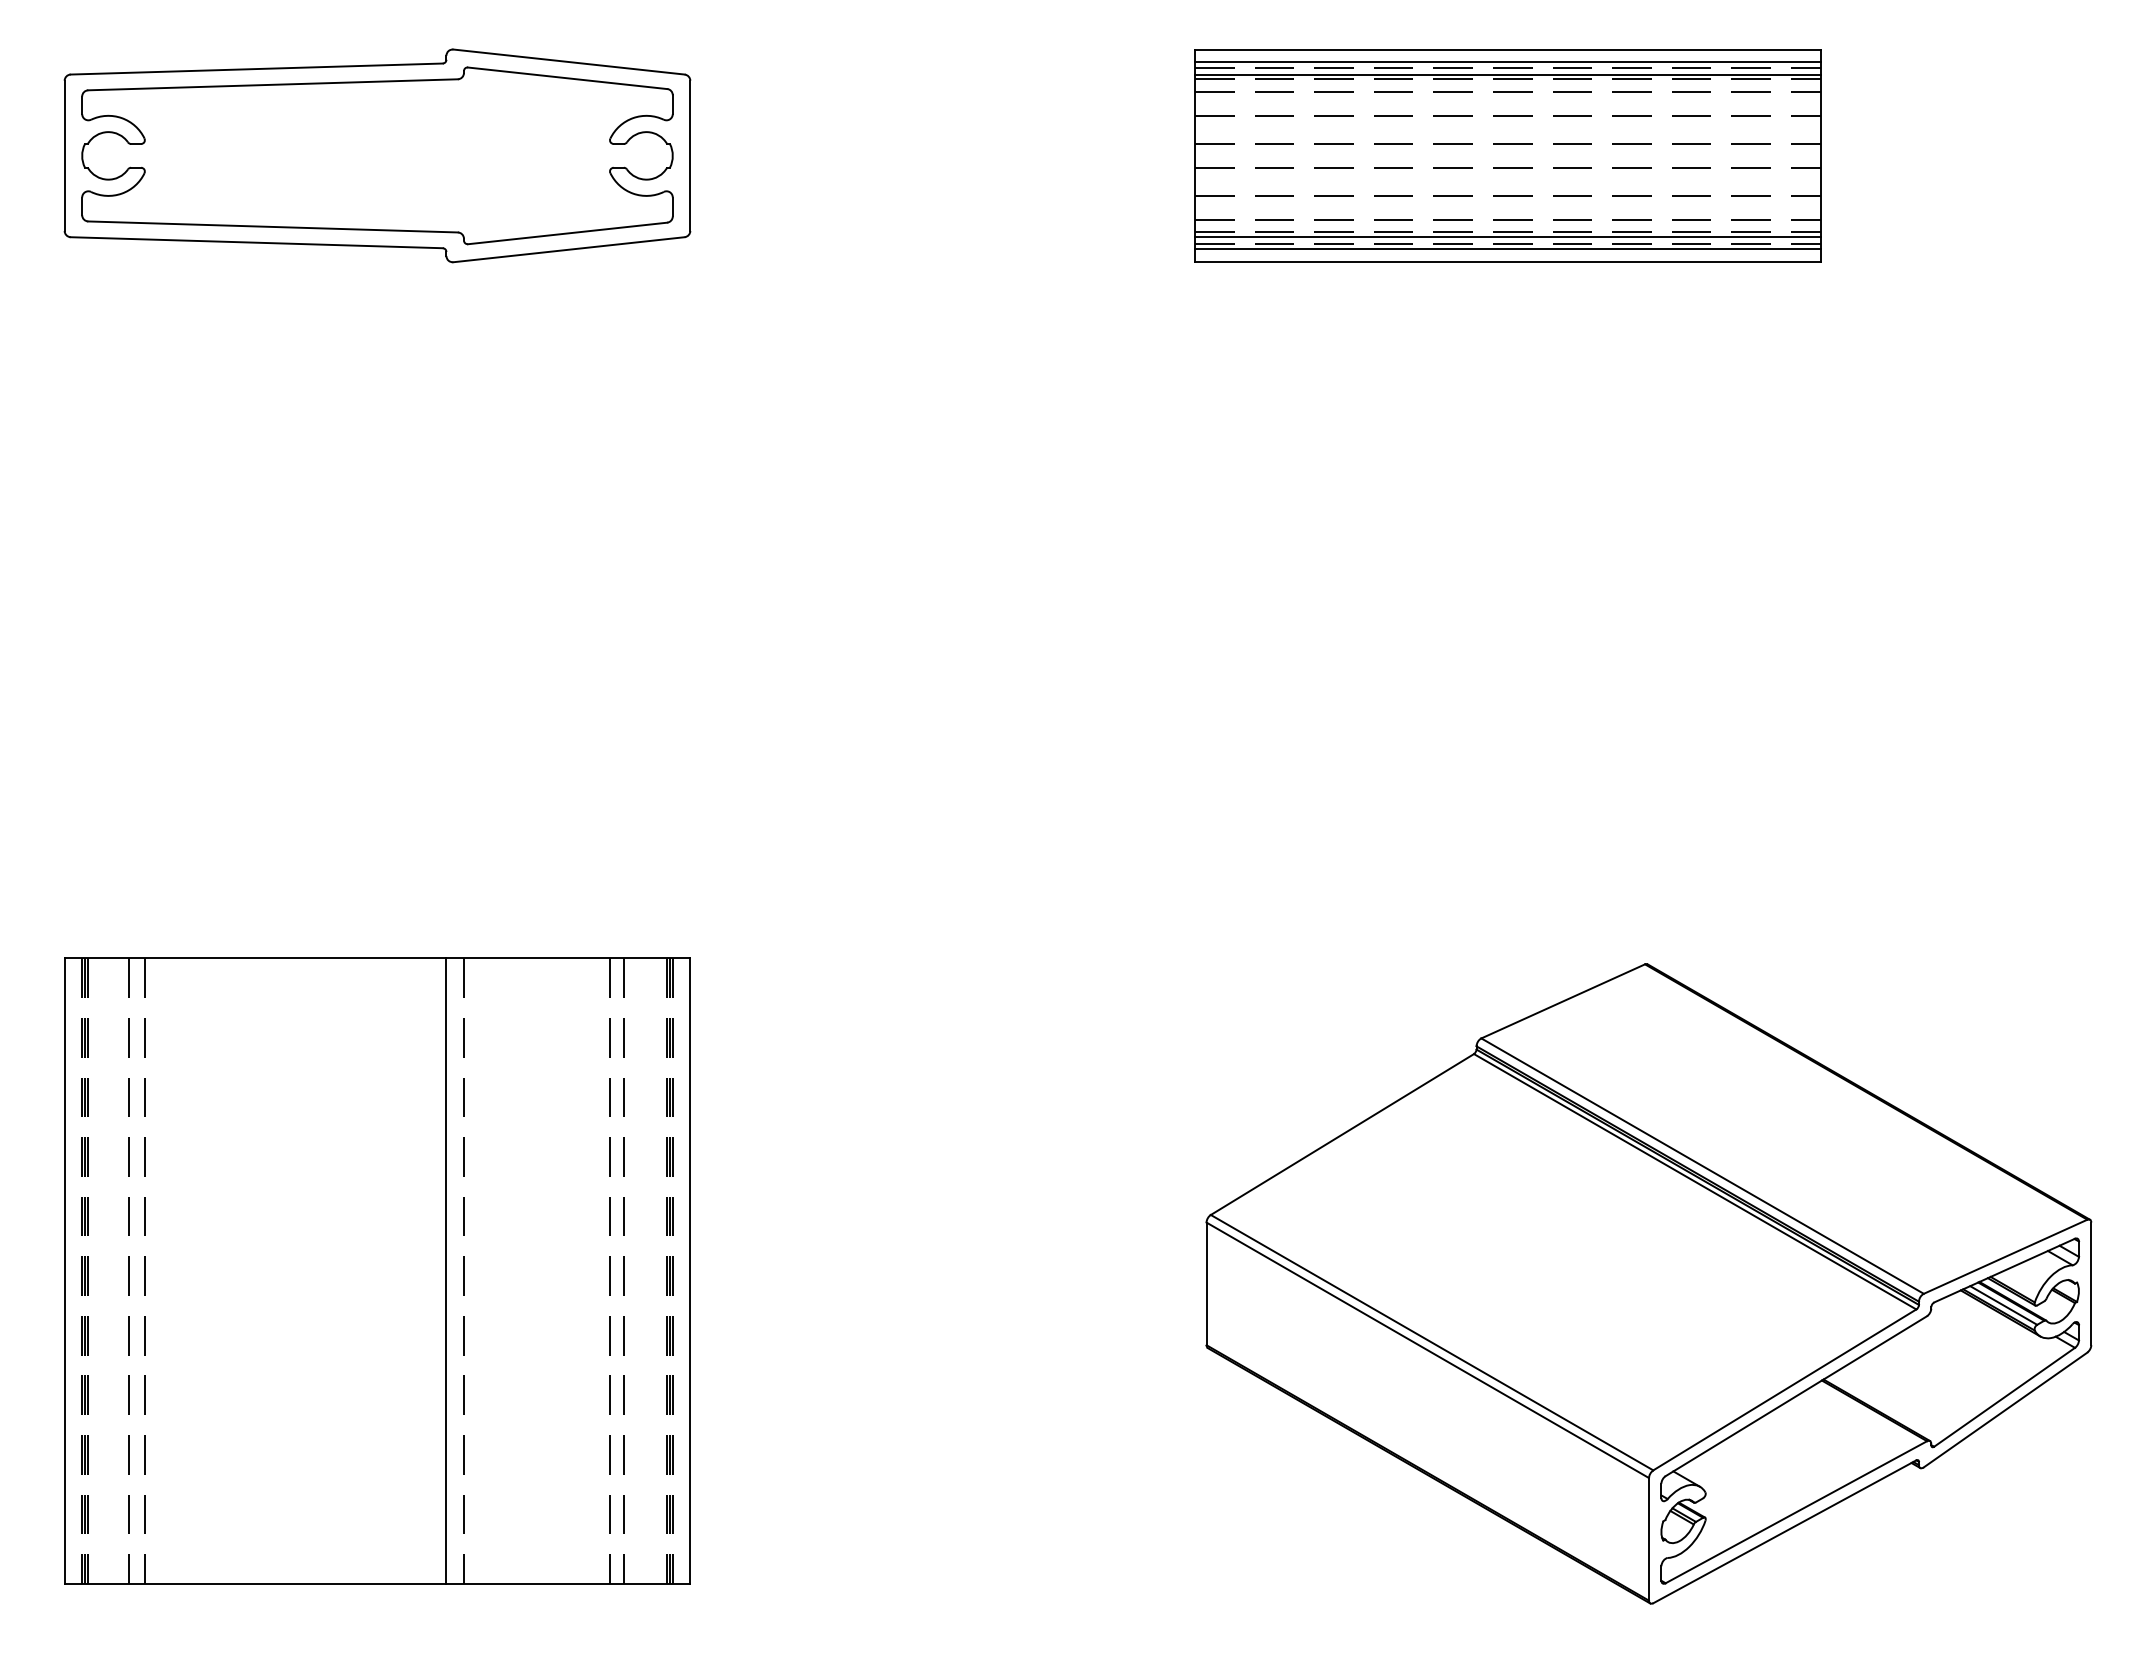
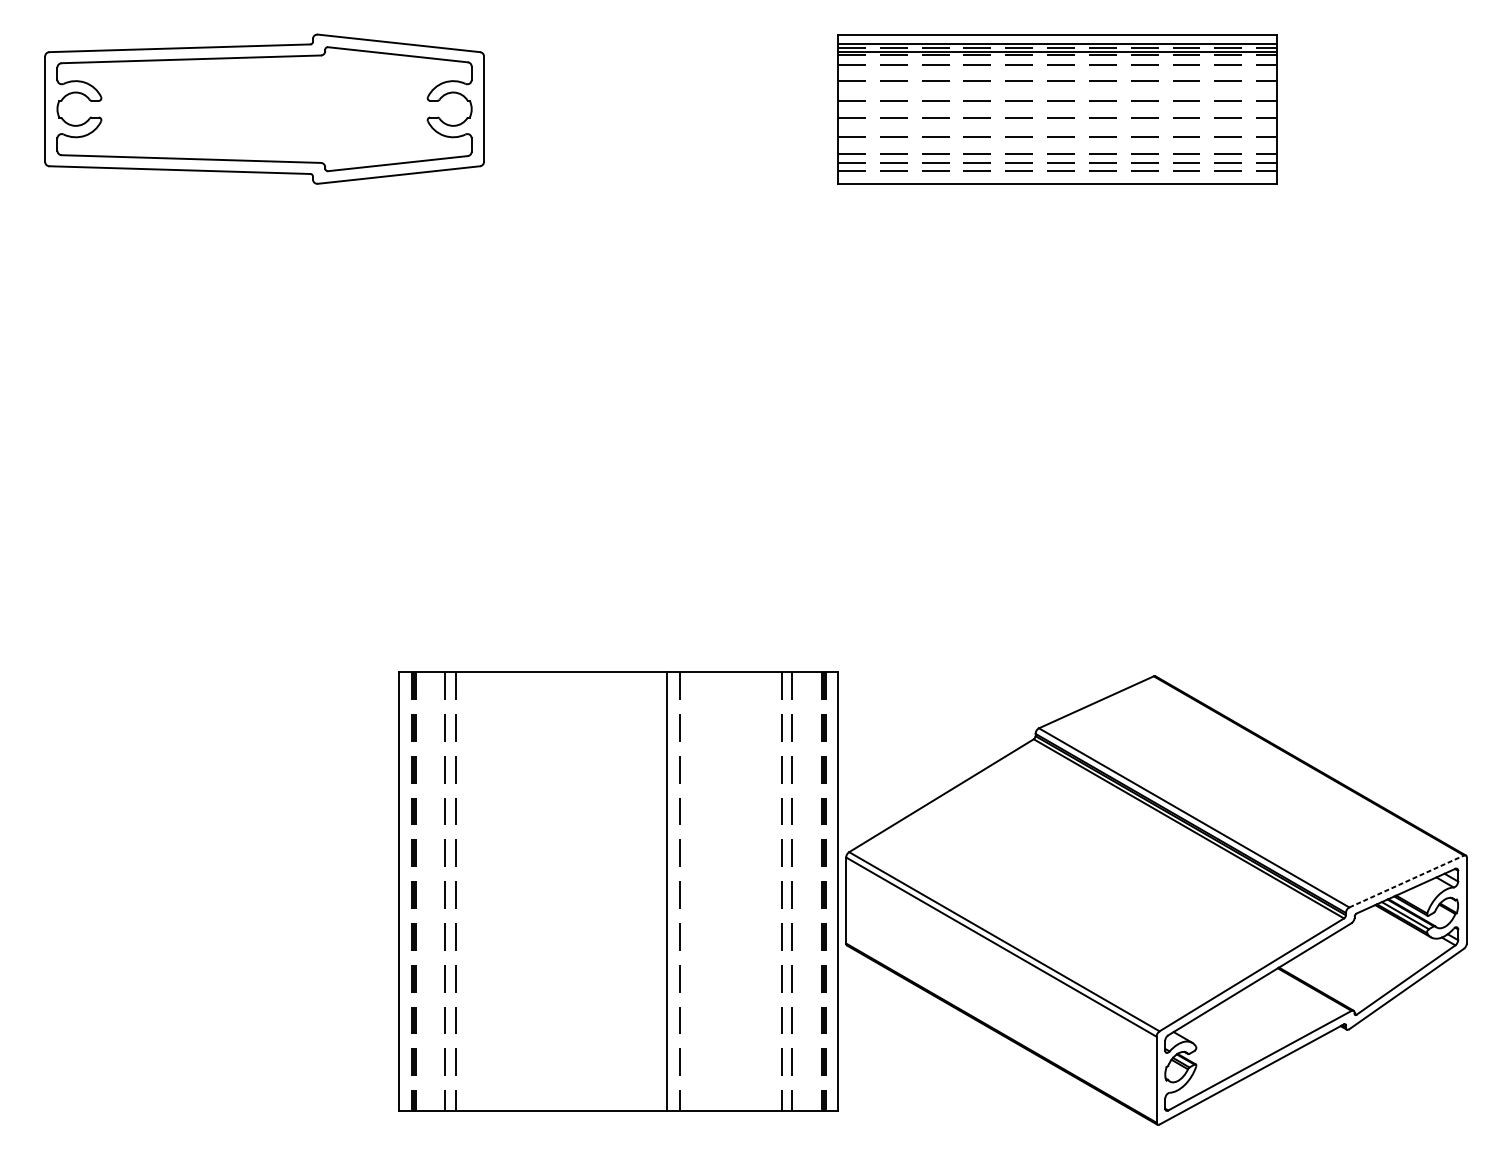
line: (1507, 237) -> (1057, 166), removed
line: (1507, 249) -> (1057, 174), removed
line: (2005, 1256) -> (1406, 881), solid -> dashed
part: (377, 1270) -> (618, 891), moved

